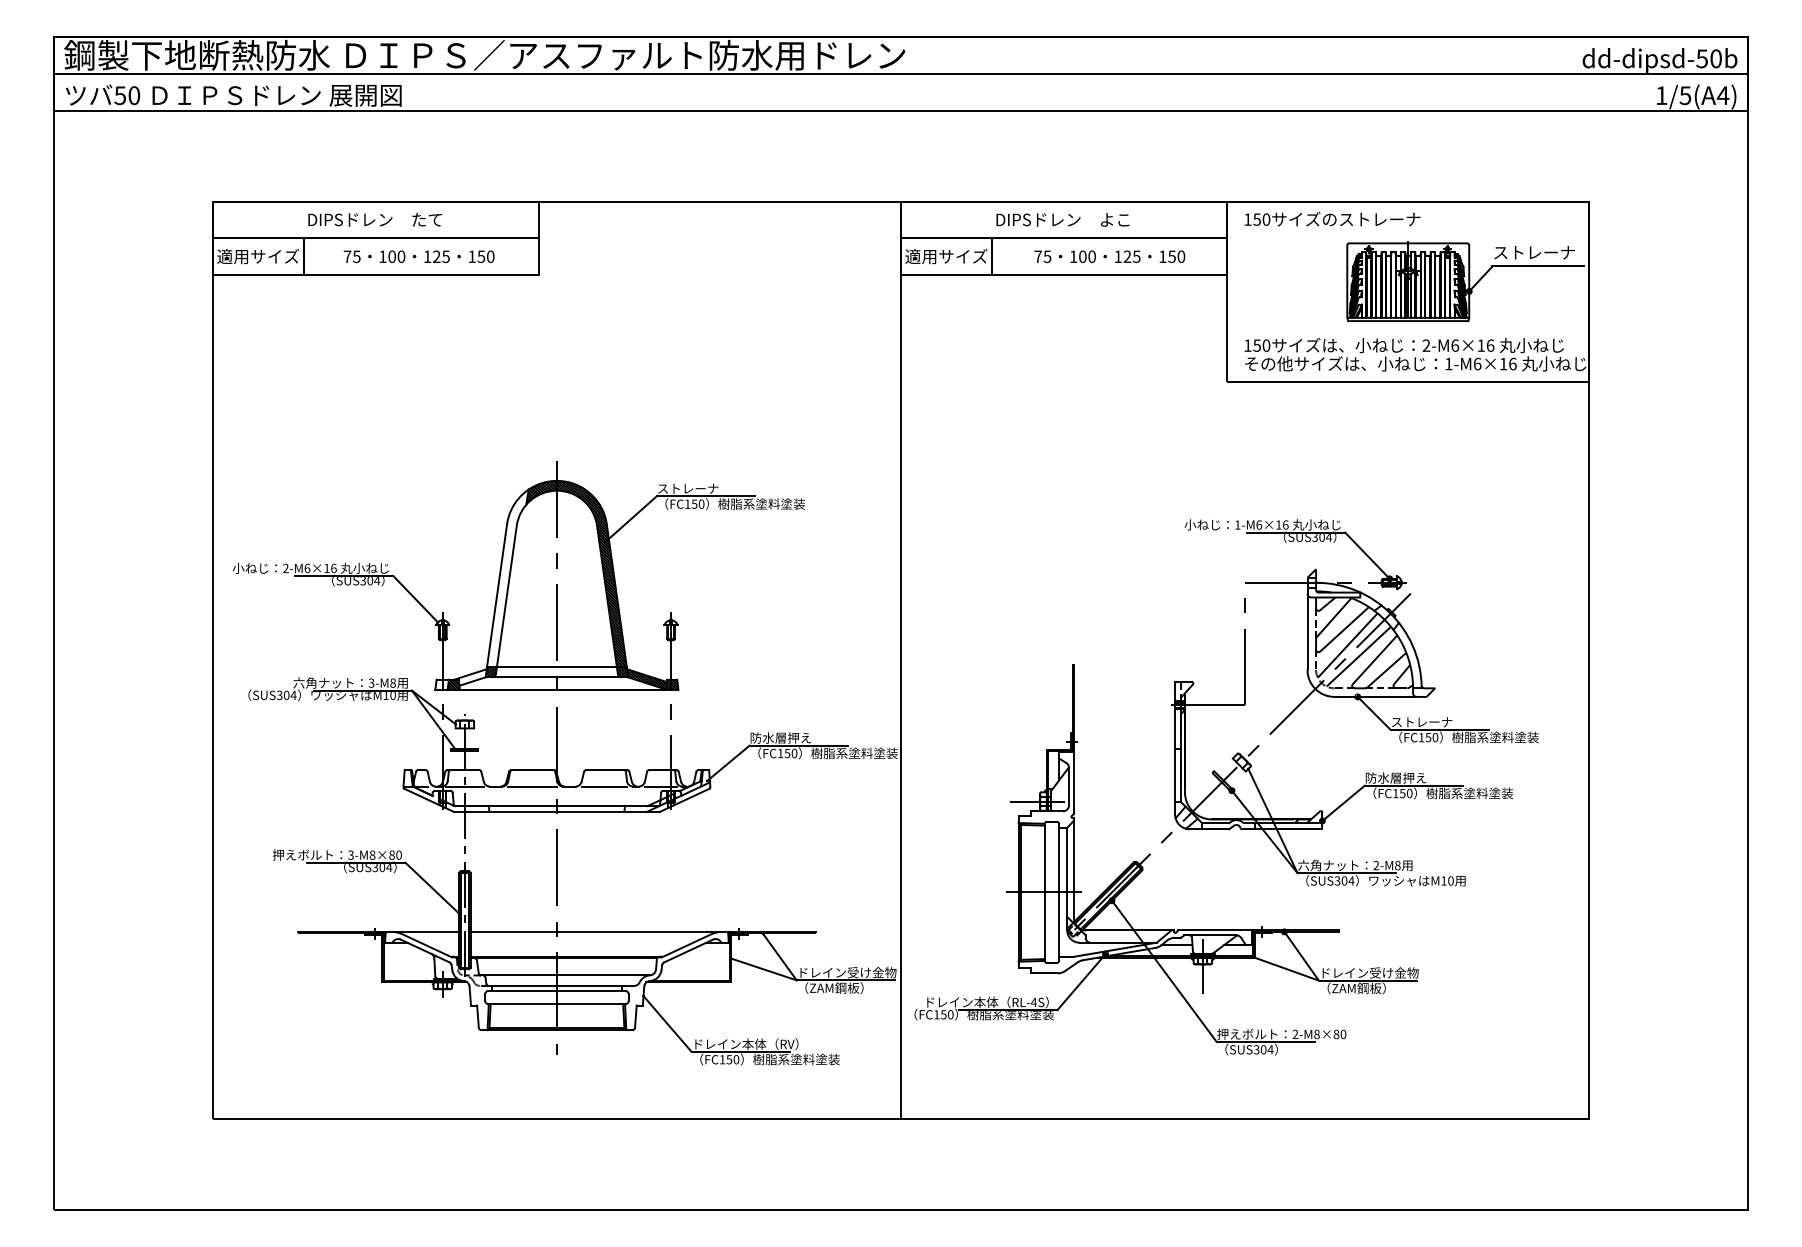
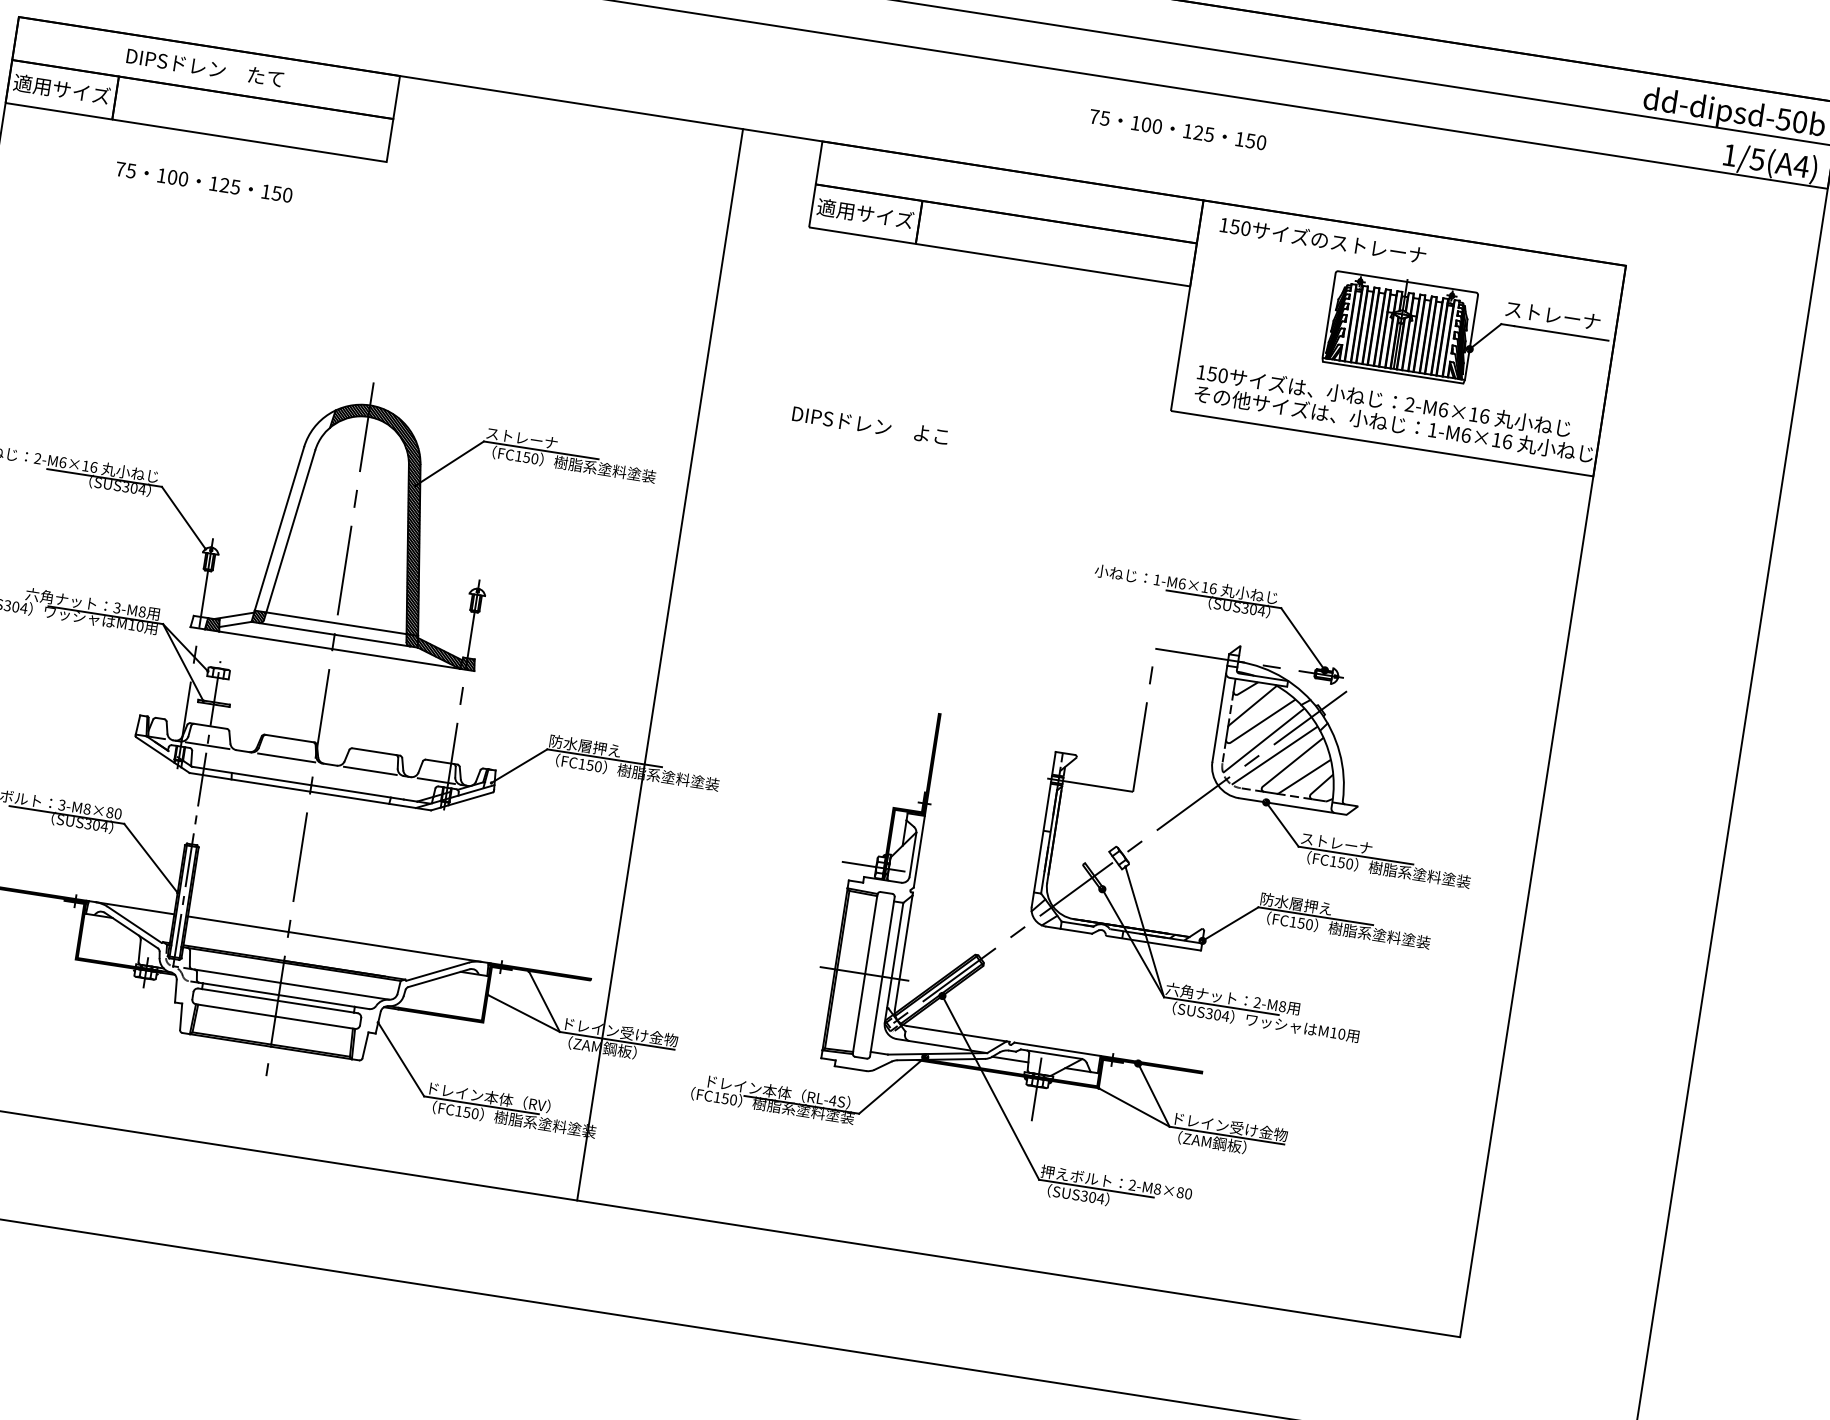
text: (1062, 219) -> (870, 424), moved
text: (418, 256) -> (203, 181), moved
text: (1109, 256) -> (1177, 129), moved
line: (901, 660) -> (660, 665), moved

